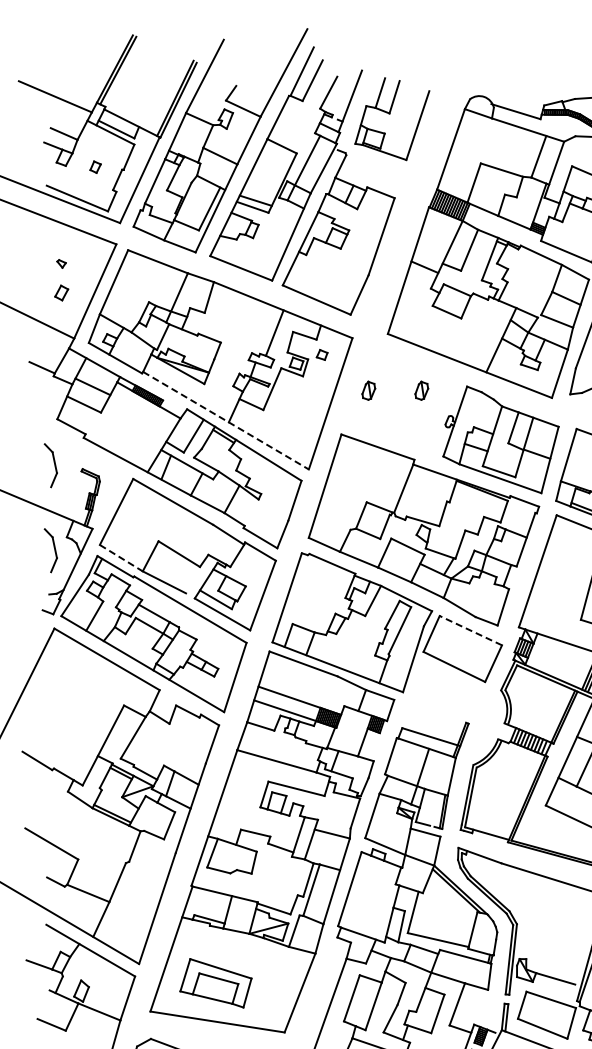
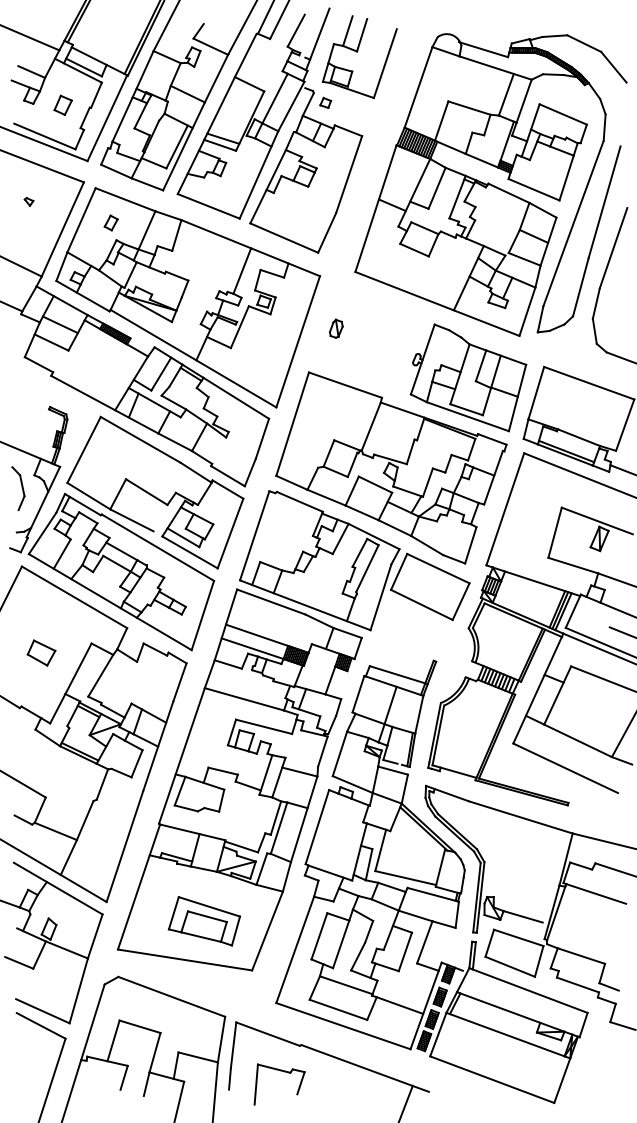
part: (94, 166) -> (62, 104), size x1.67
part: (60, 292) -> (110, 222), moved
part: (321, 354) -> (325, 102), moved
part: (421, 390) -> (389, 328), removed
line: (225, 420) -> (193, 358), dashed -> solid
part: (50, 465) -> (18, 403), removed
line: (121, 558) -> (89, 496), dashed -> solid
line: (469, 630) -> (437, 568), dashed -> solid
part: (73, 714) -> (41, 652), added
part: (215, 983) -> (204, 921), moved

